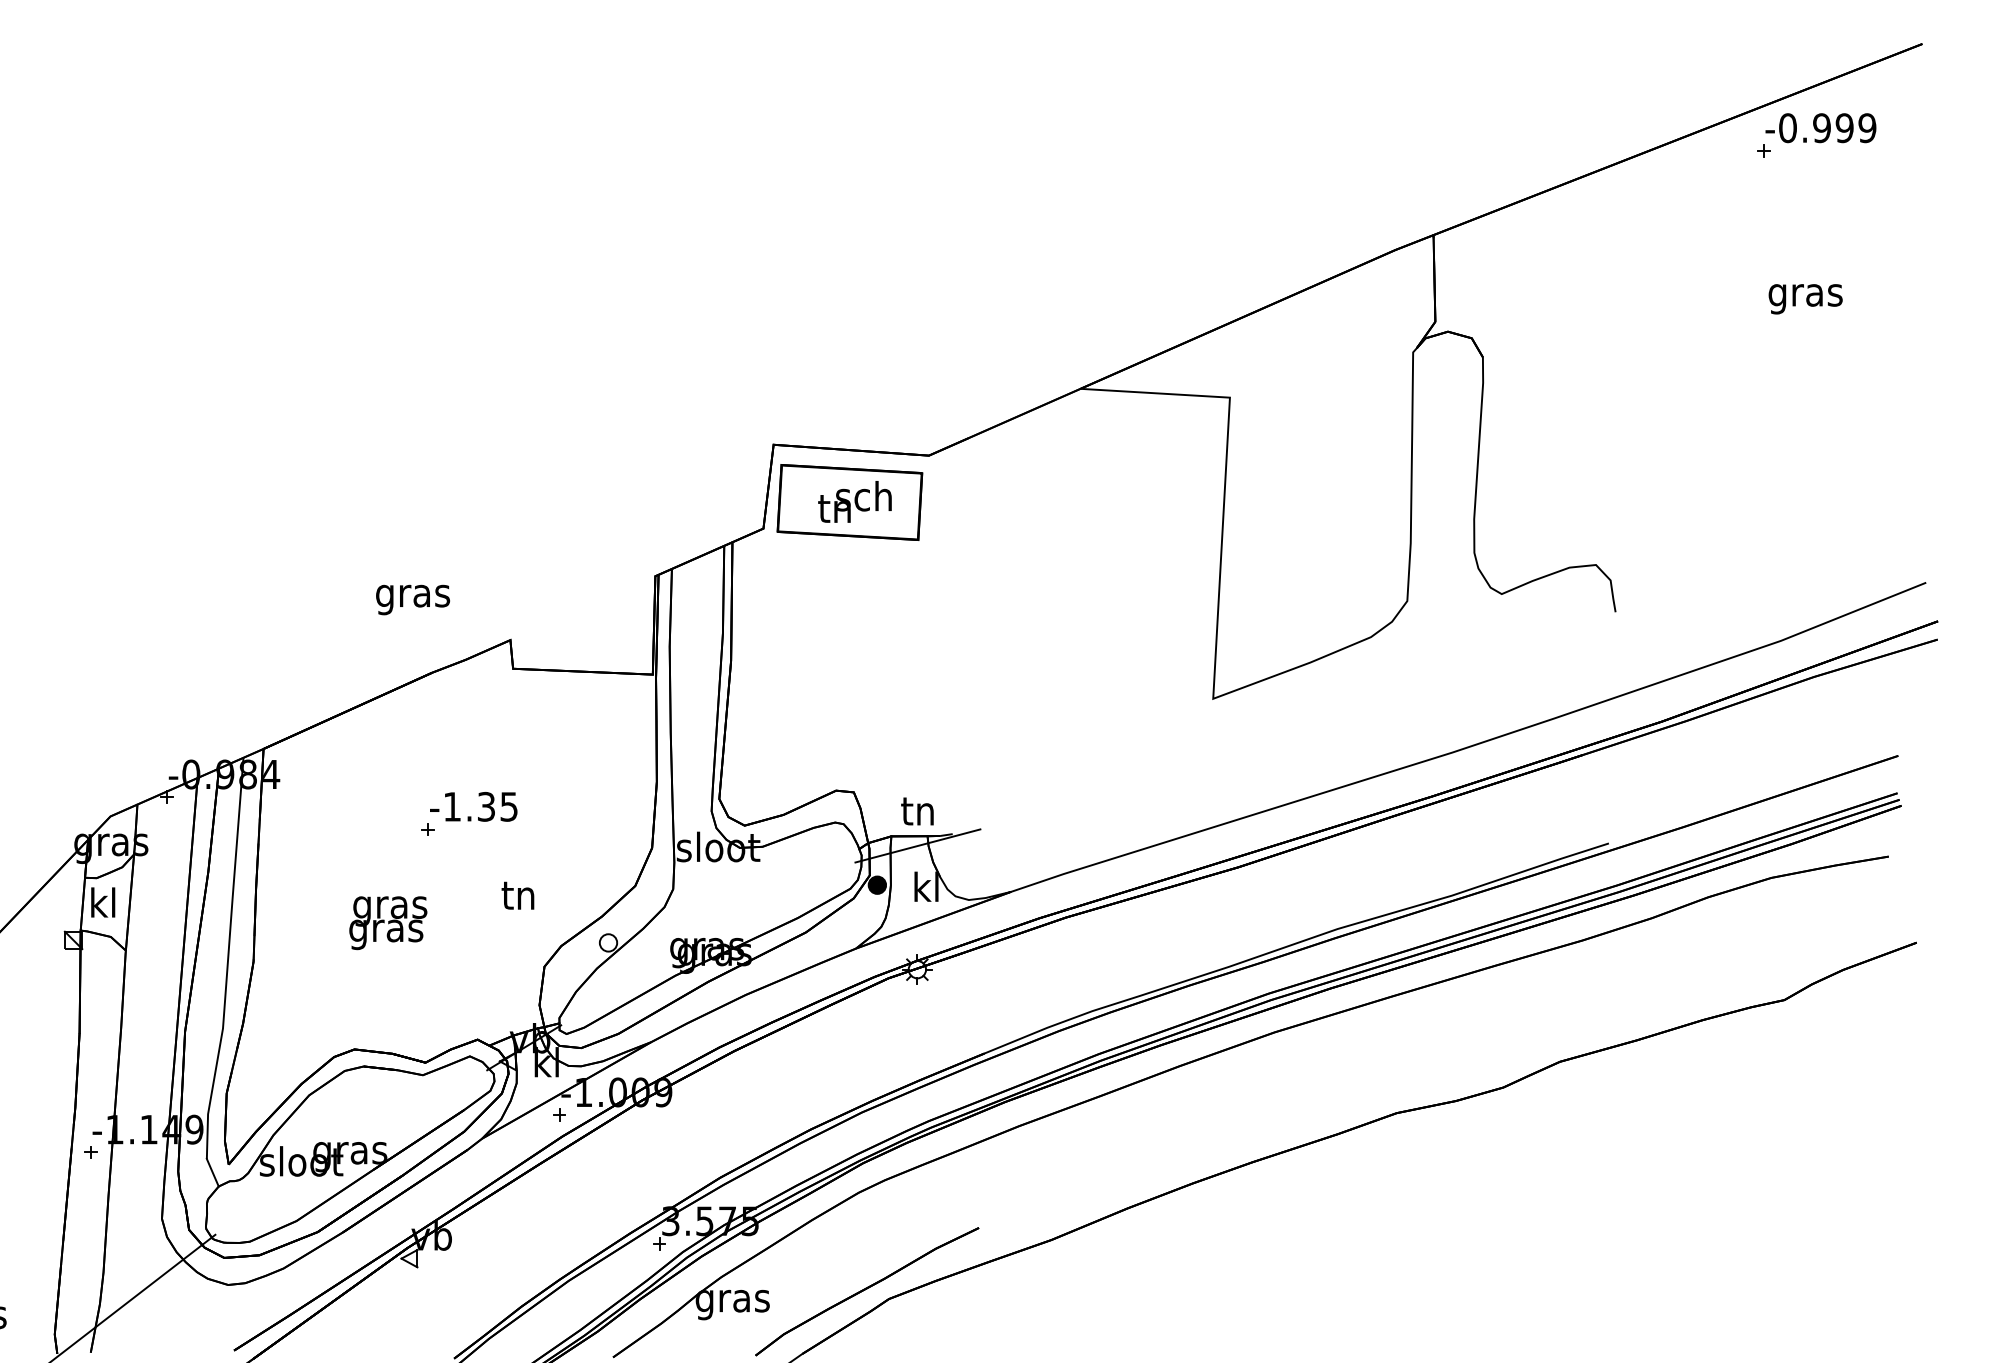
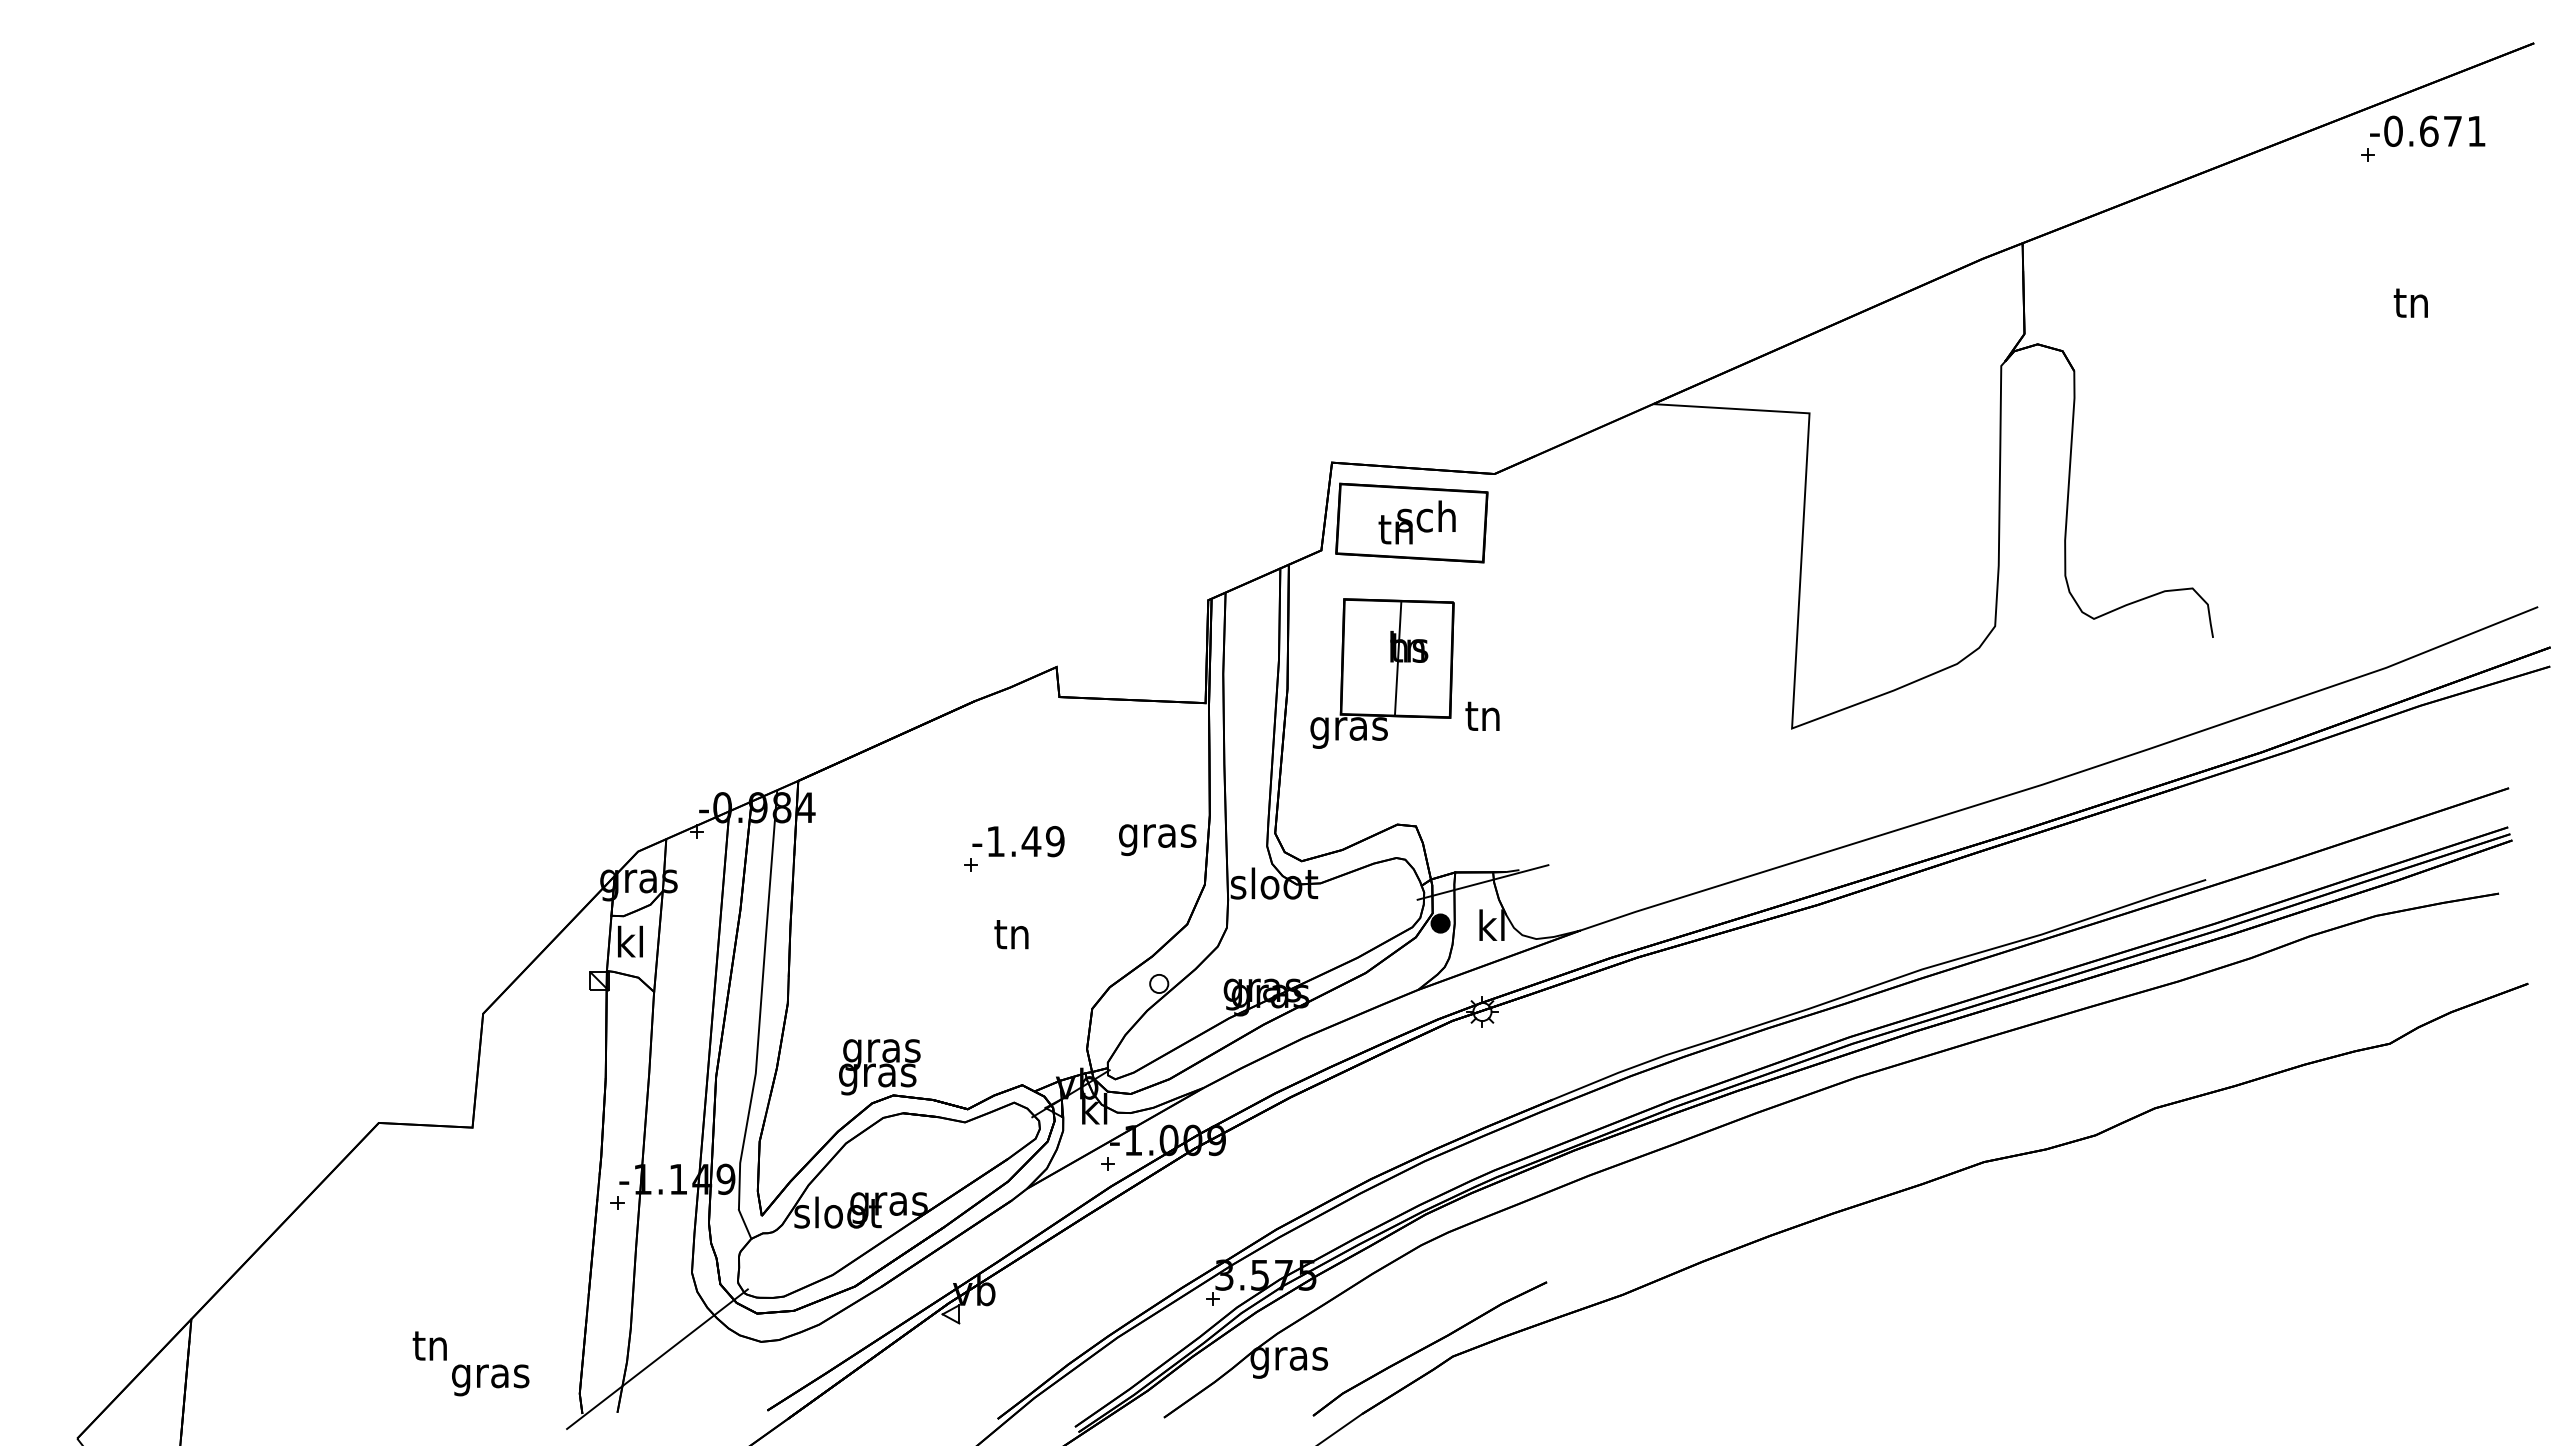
text: (1844, 127) -> (2452, 130), -0.999 -> -0.671
text: (1805, 296) -> (2411, 307), gras -> tn
text: (412, 600) -> (1157, 840), moved
part: (821, 646) -> (1382, 673), added
text: (496, 806) -> (1042, 841), -1.35 -> -1.49
text: (917, 810) -> (1482, 715), moved
text: (517, 895) -> (1011, 934), moved
text: (388, 923) -> (879, 1067), moved

